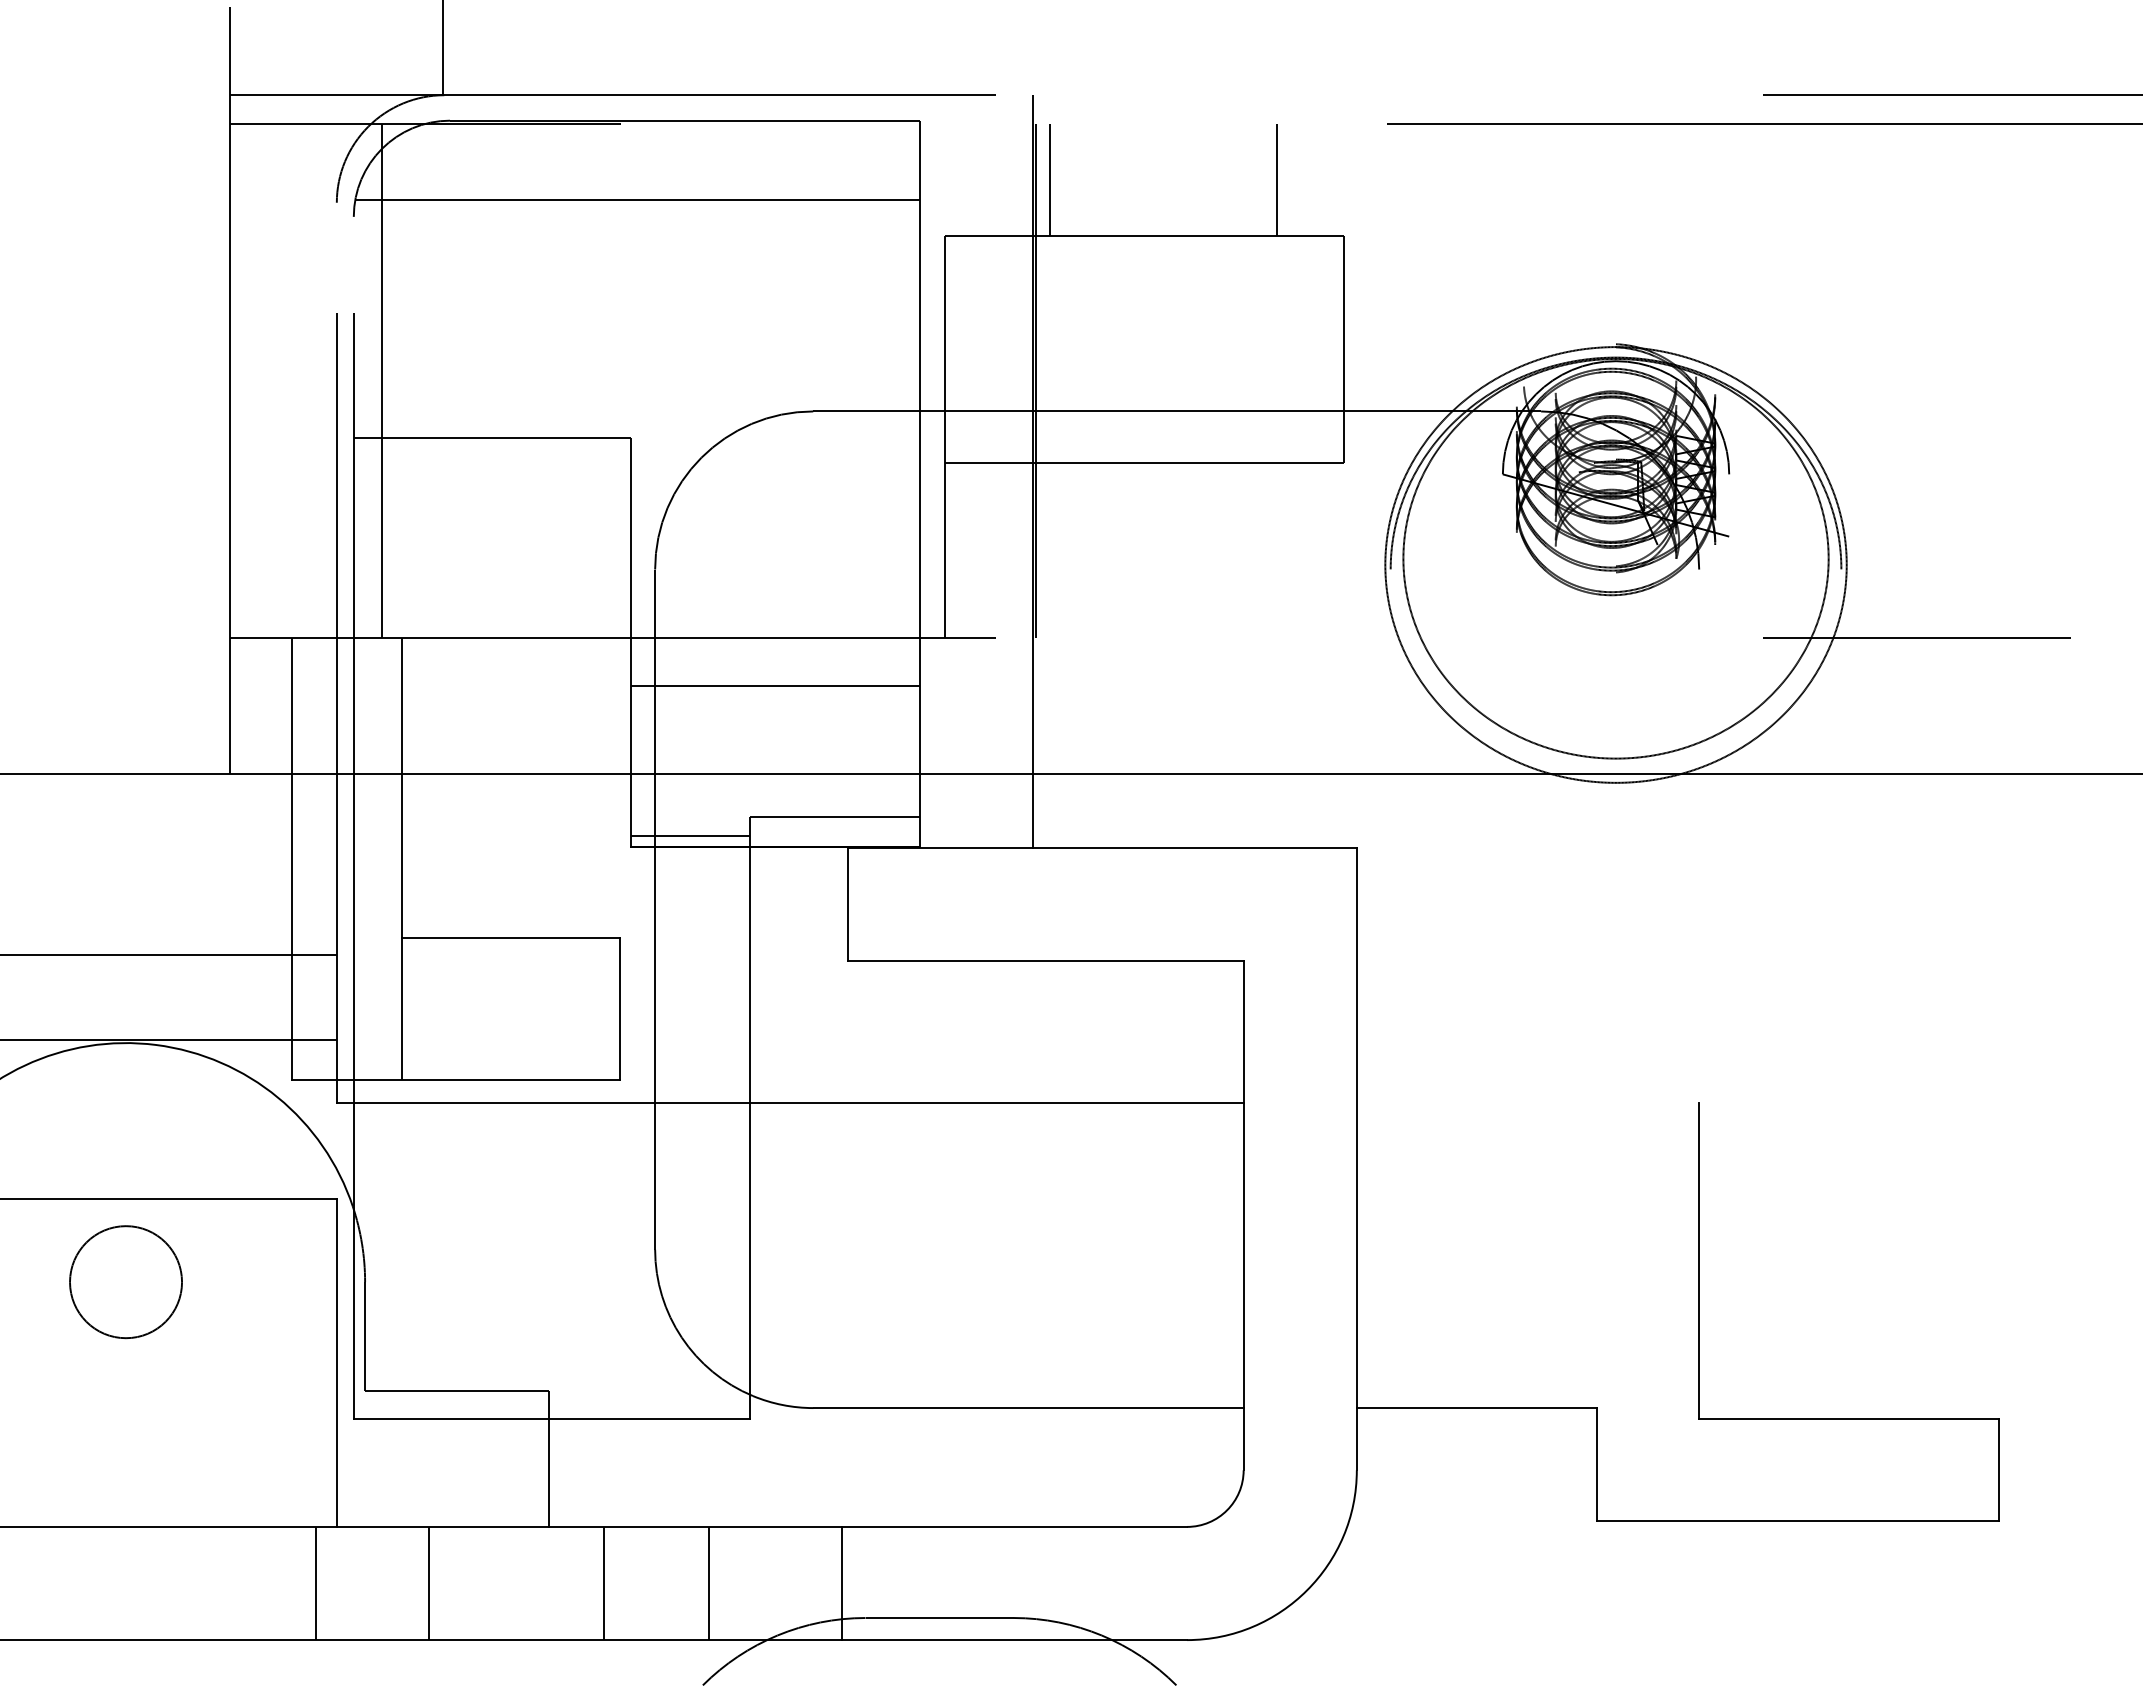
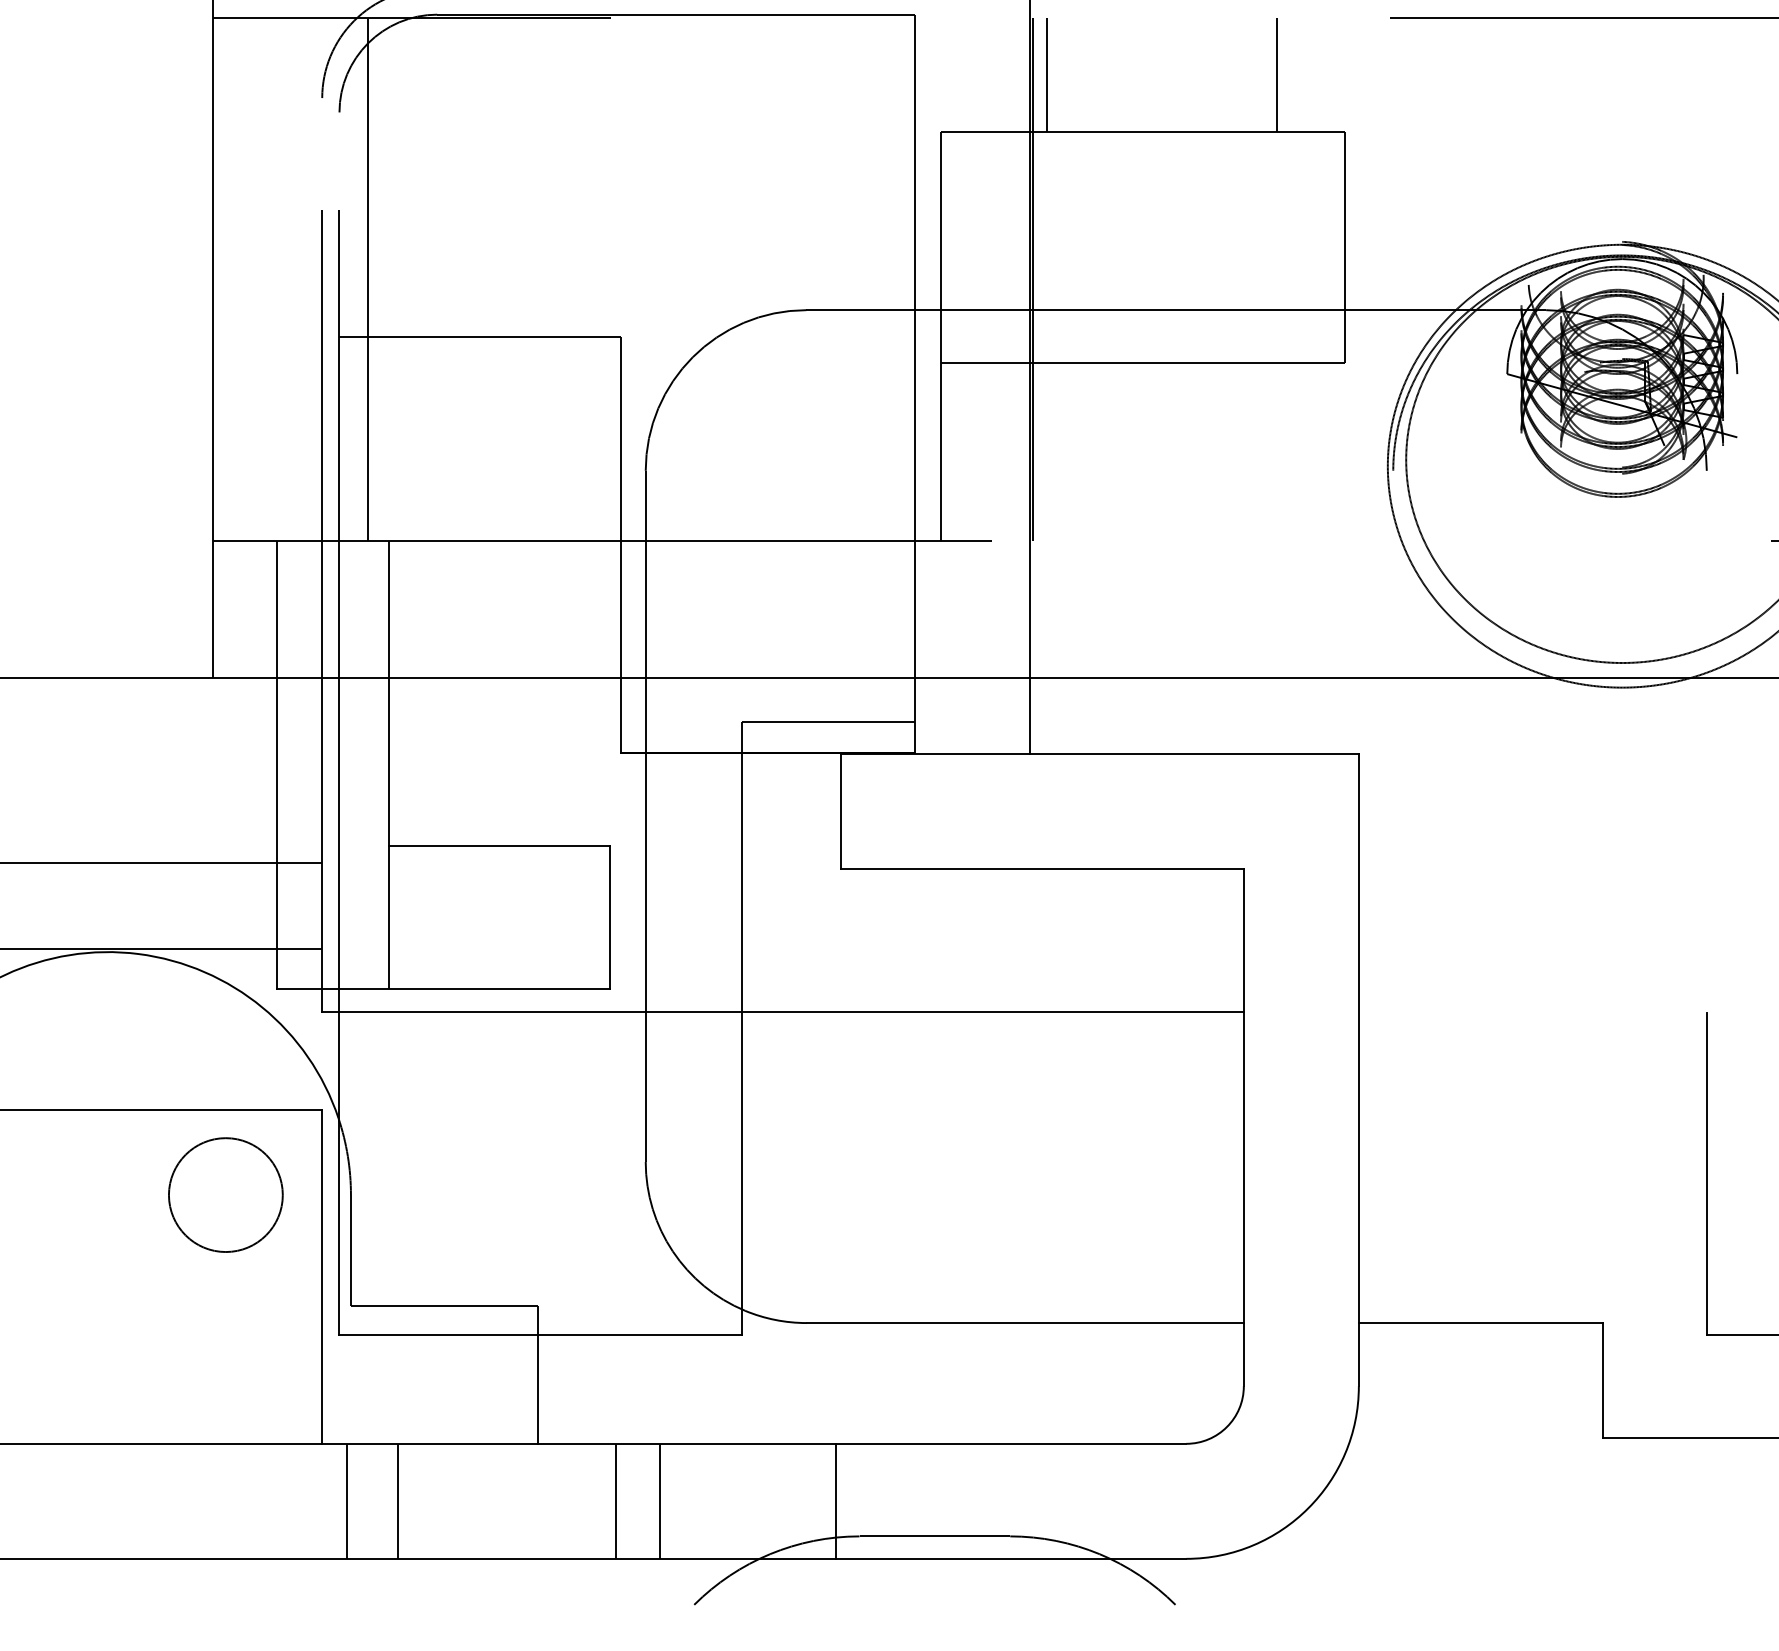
line: (637, 200) -> (627, 95), removed
line: (775, 686) -> (768, 589), removed
line: (690, 835) -> (681, 741), removed
circle: (125, 1282) -> (225, 1195), moved
line: (315, 1583) -> (398, 1501), moved
line: (428, 1583) -> (346, 1501), moved
line: (604, 1583) -> (660, 1501), moved
line: (709, 1583) -> (616, 1501), moved

